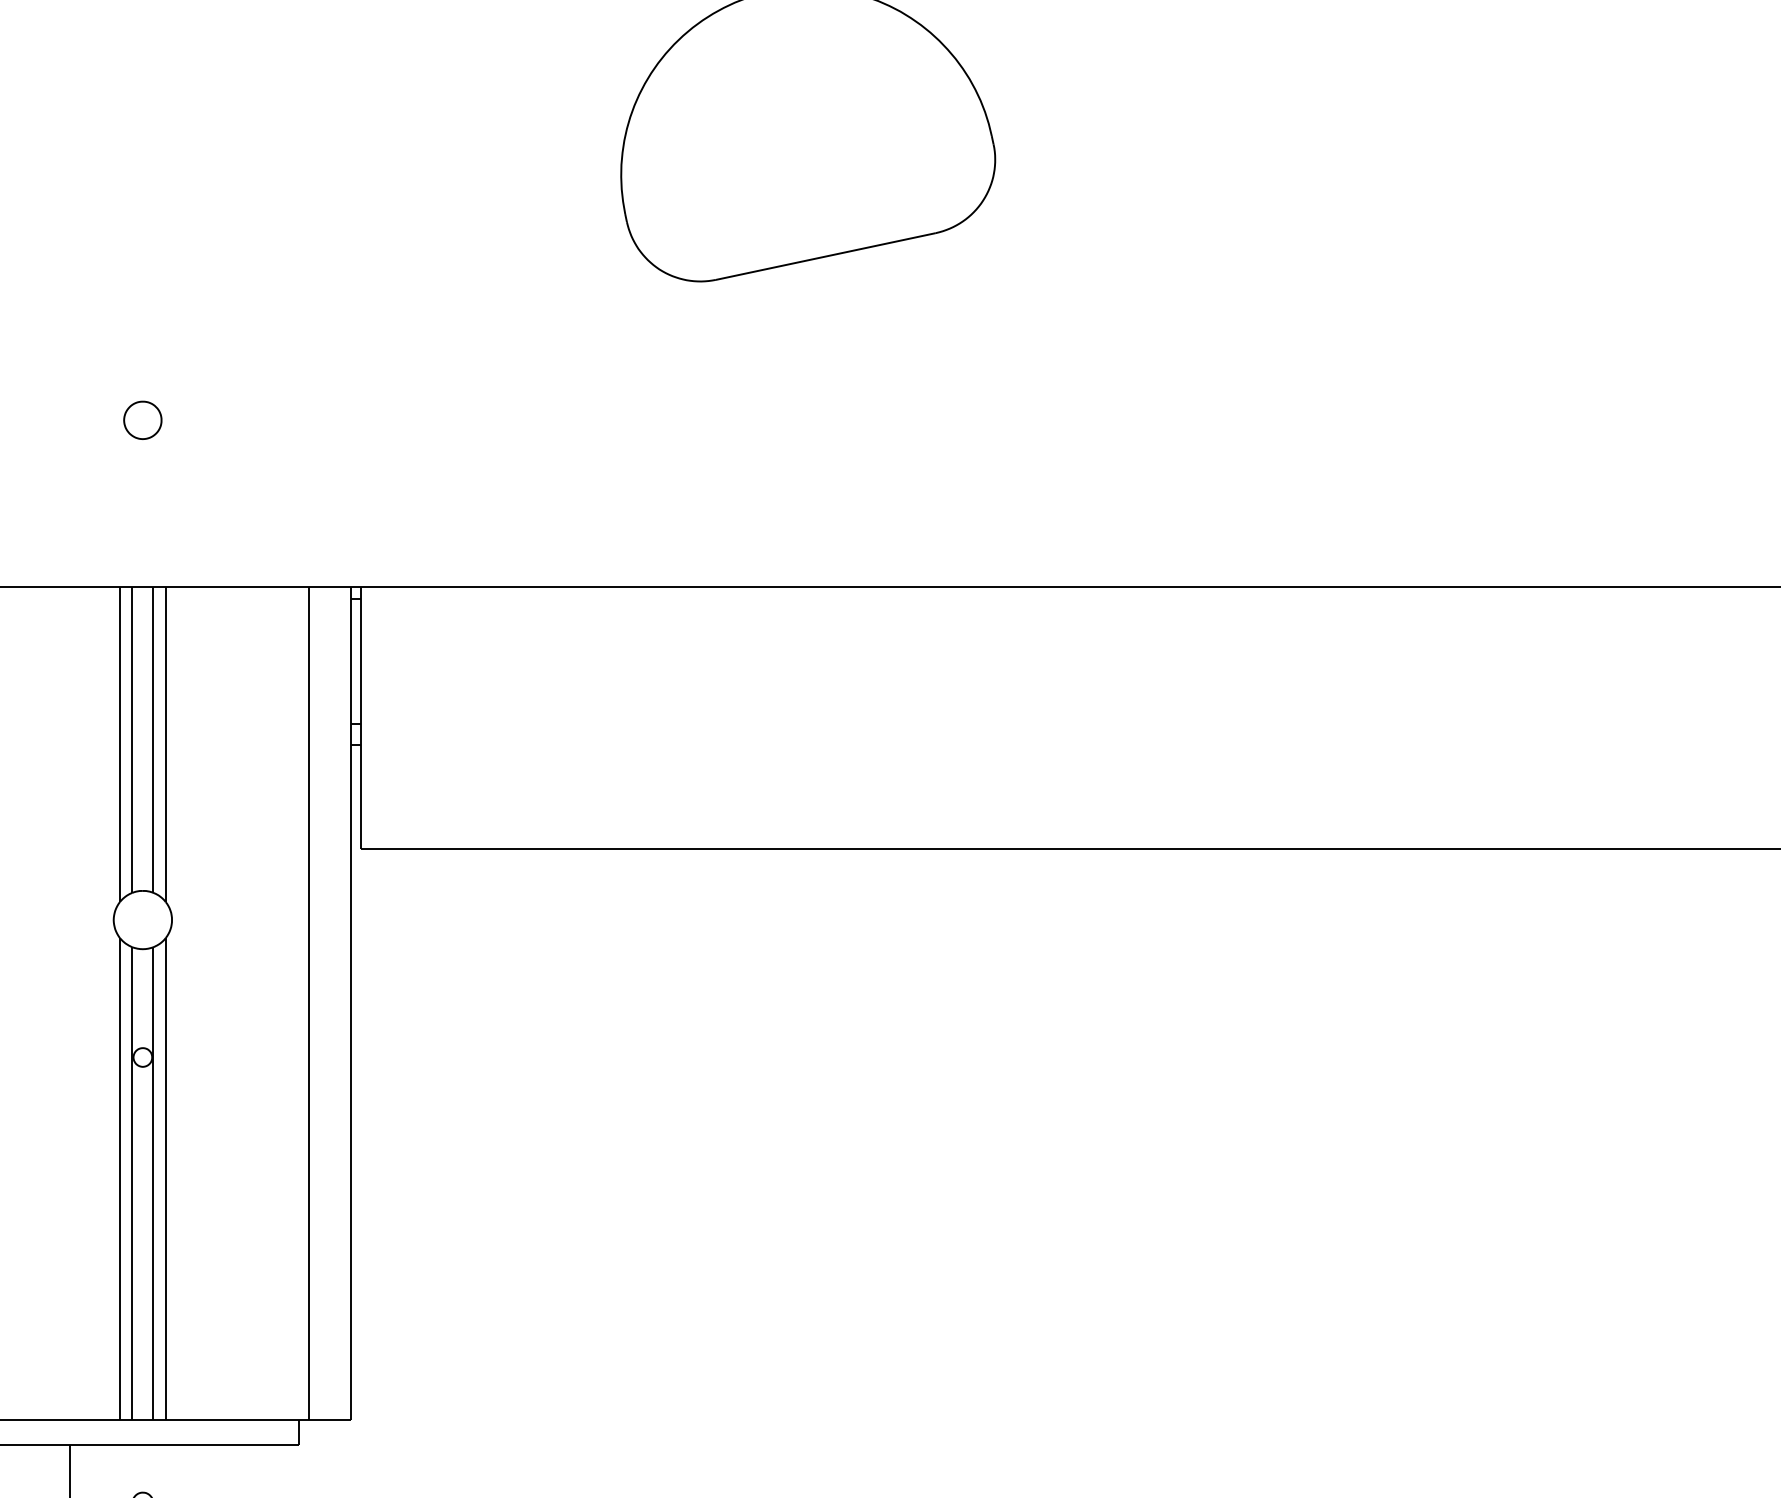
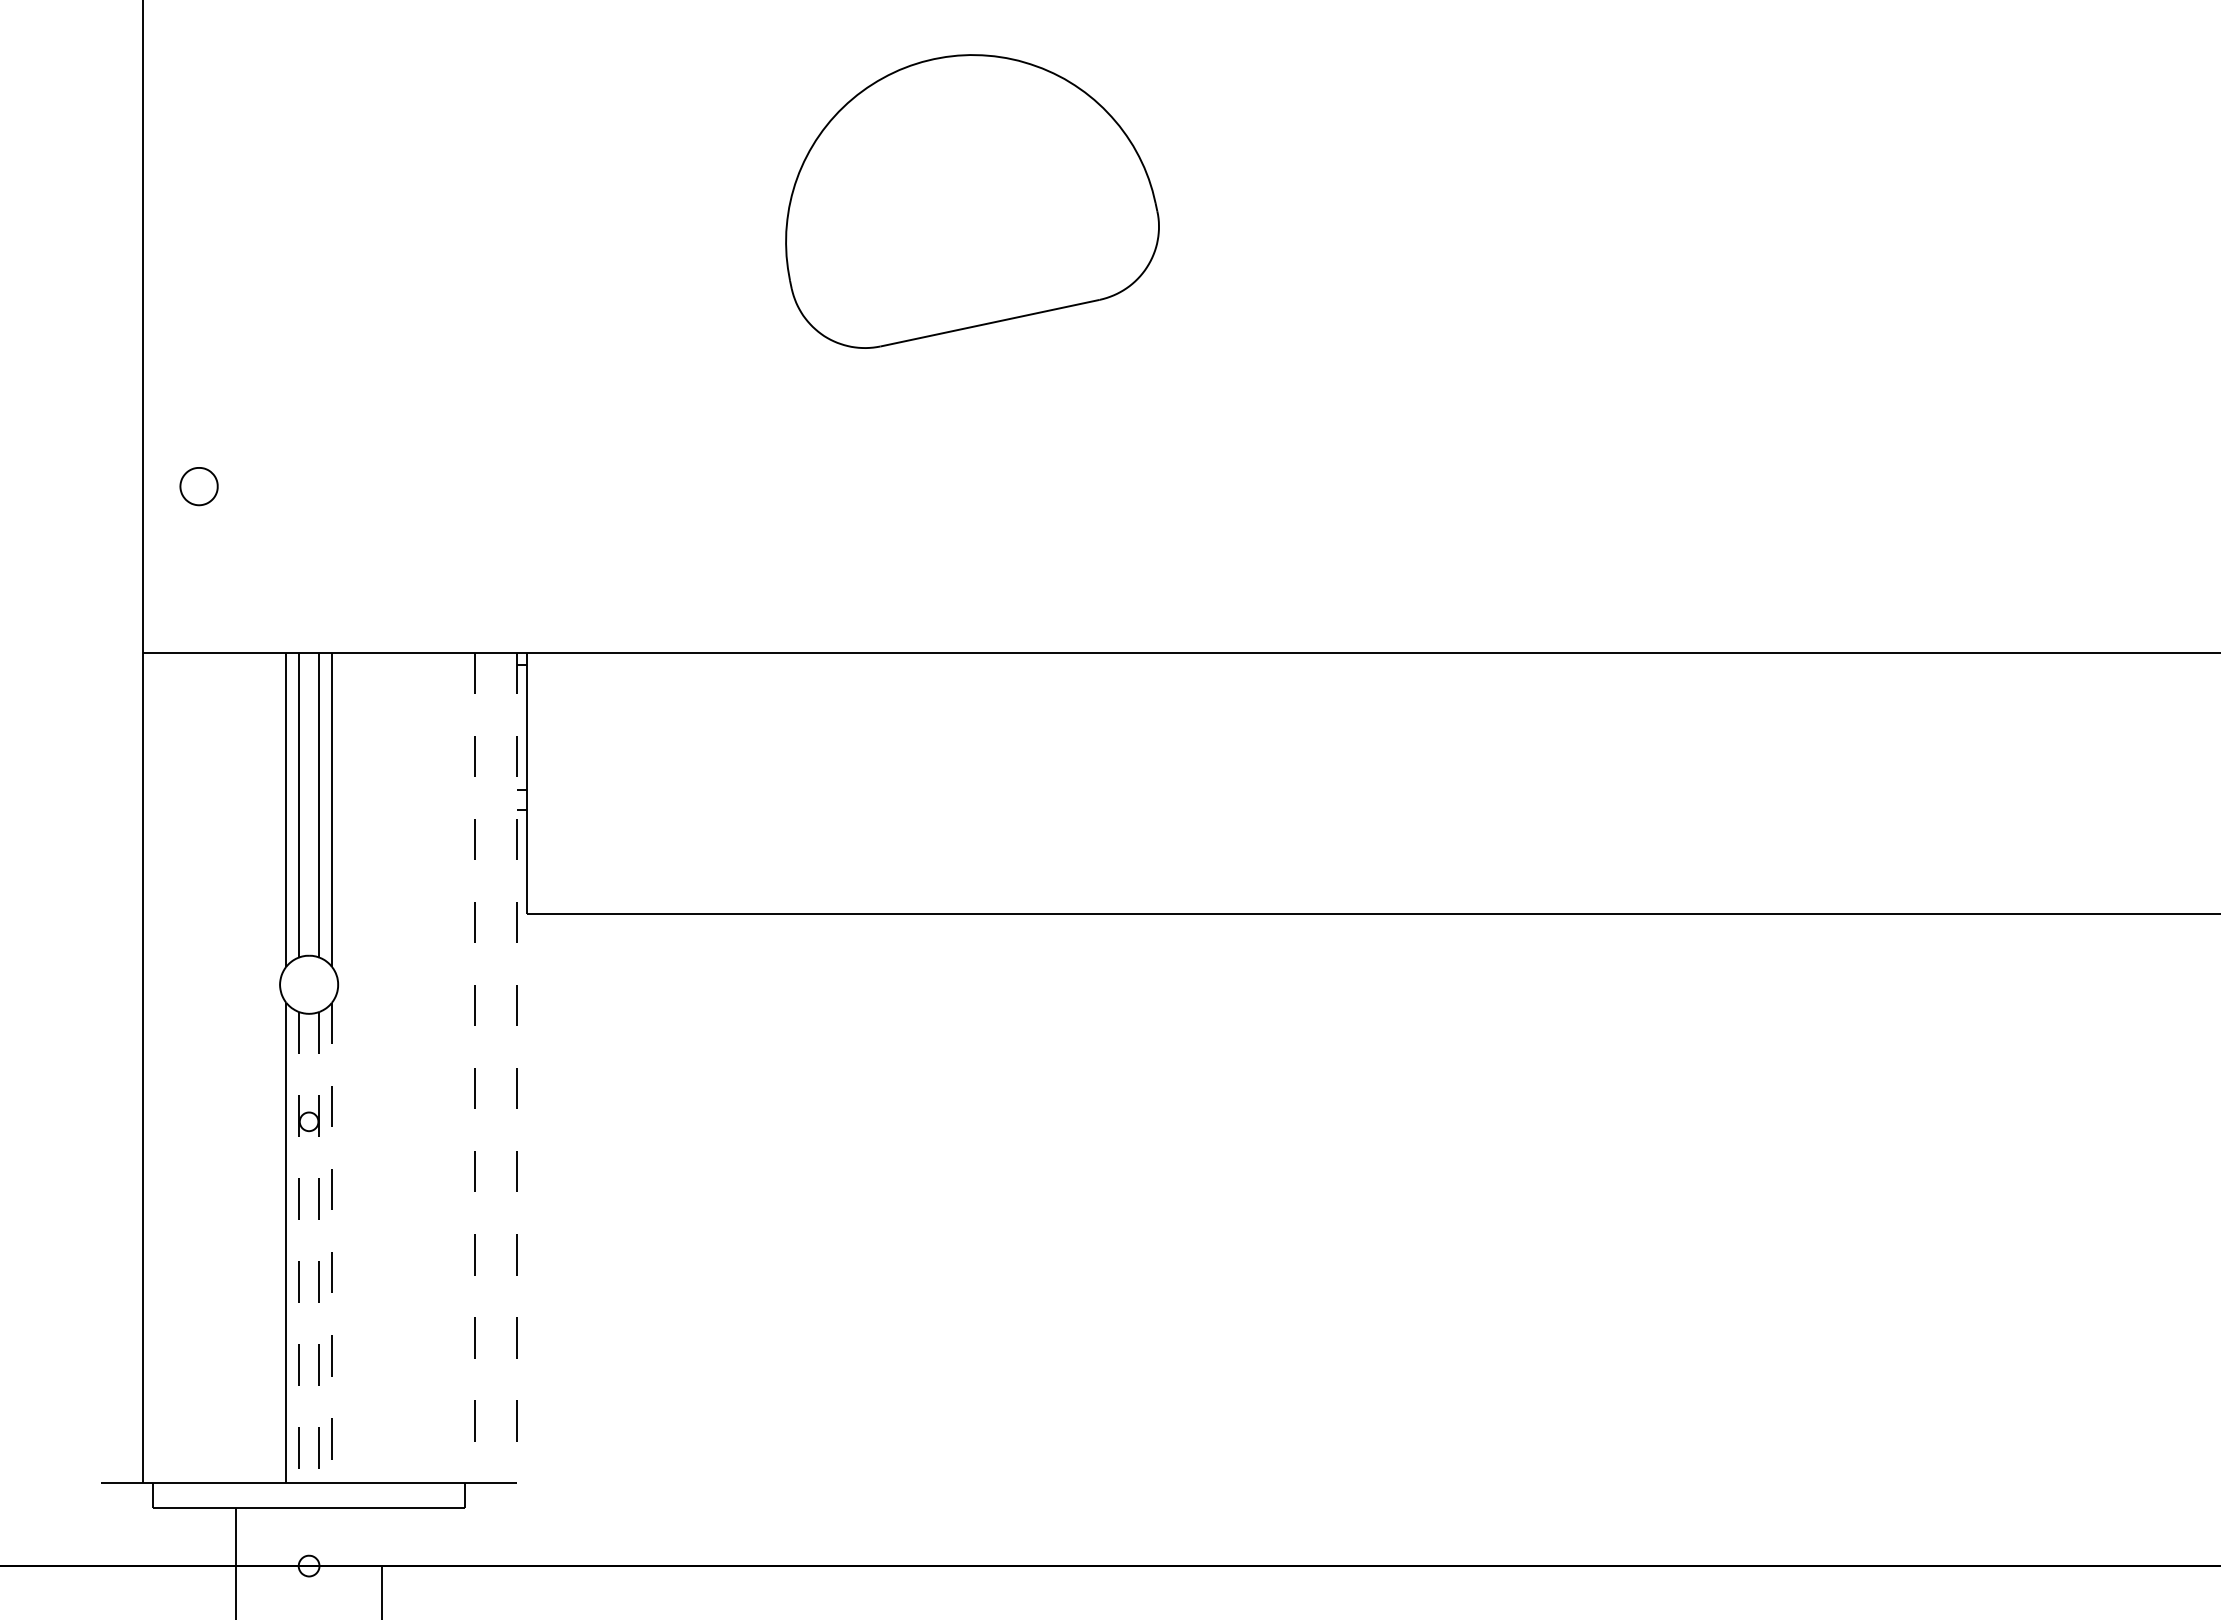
part: (142, 420) -> (198, 486), moved
line: (309, 1003) -> (475, 1068), solid -> dashed
line: (350, 1003) -> (516, 1068), solid -> dashed
line: (165, 1179) -> (331, 1243), solid -> dashed
line: (132, 1183) -> (298, 1247), solid -> dashed
line: (153, 1183) -> (319, 1247), solid -> dashed

